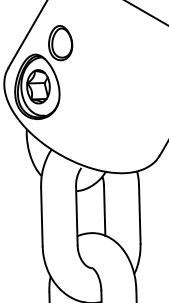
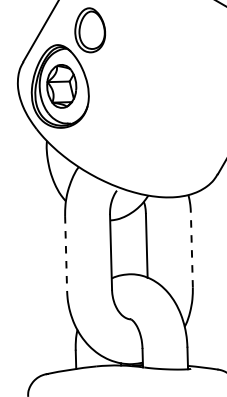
line: (139, 213) -> (191, 249), solid -> dashed
line: (42, 217) -> (66, 254), solid -> dashed

